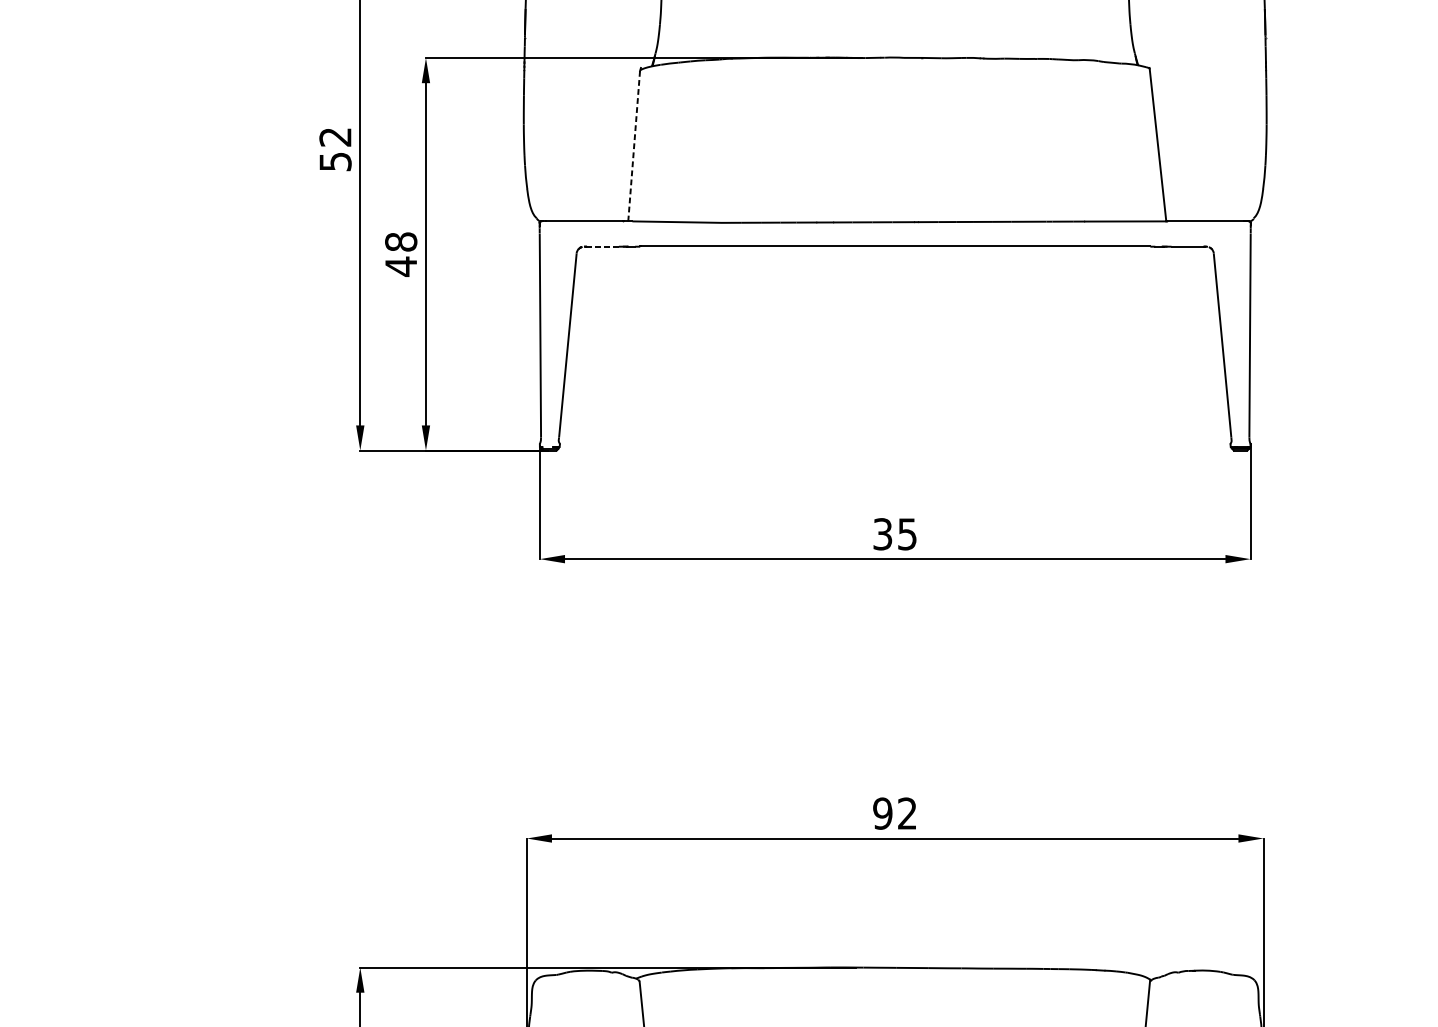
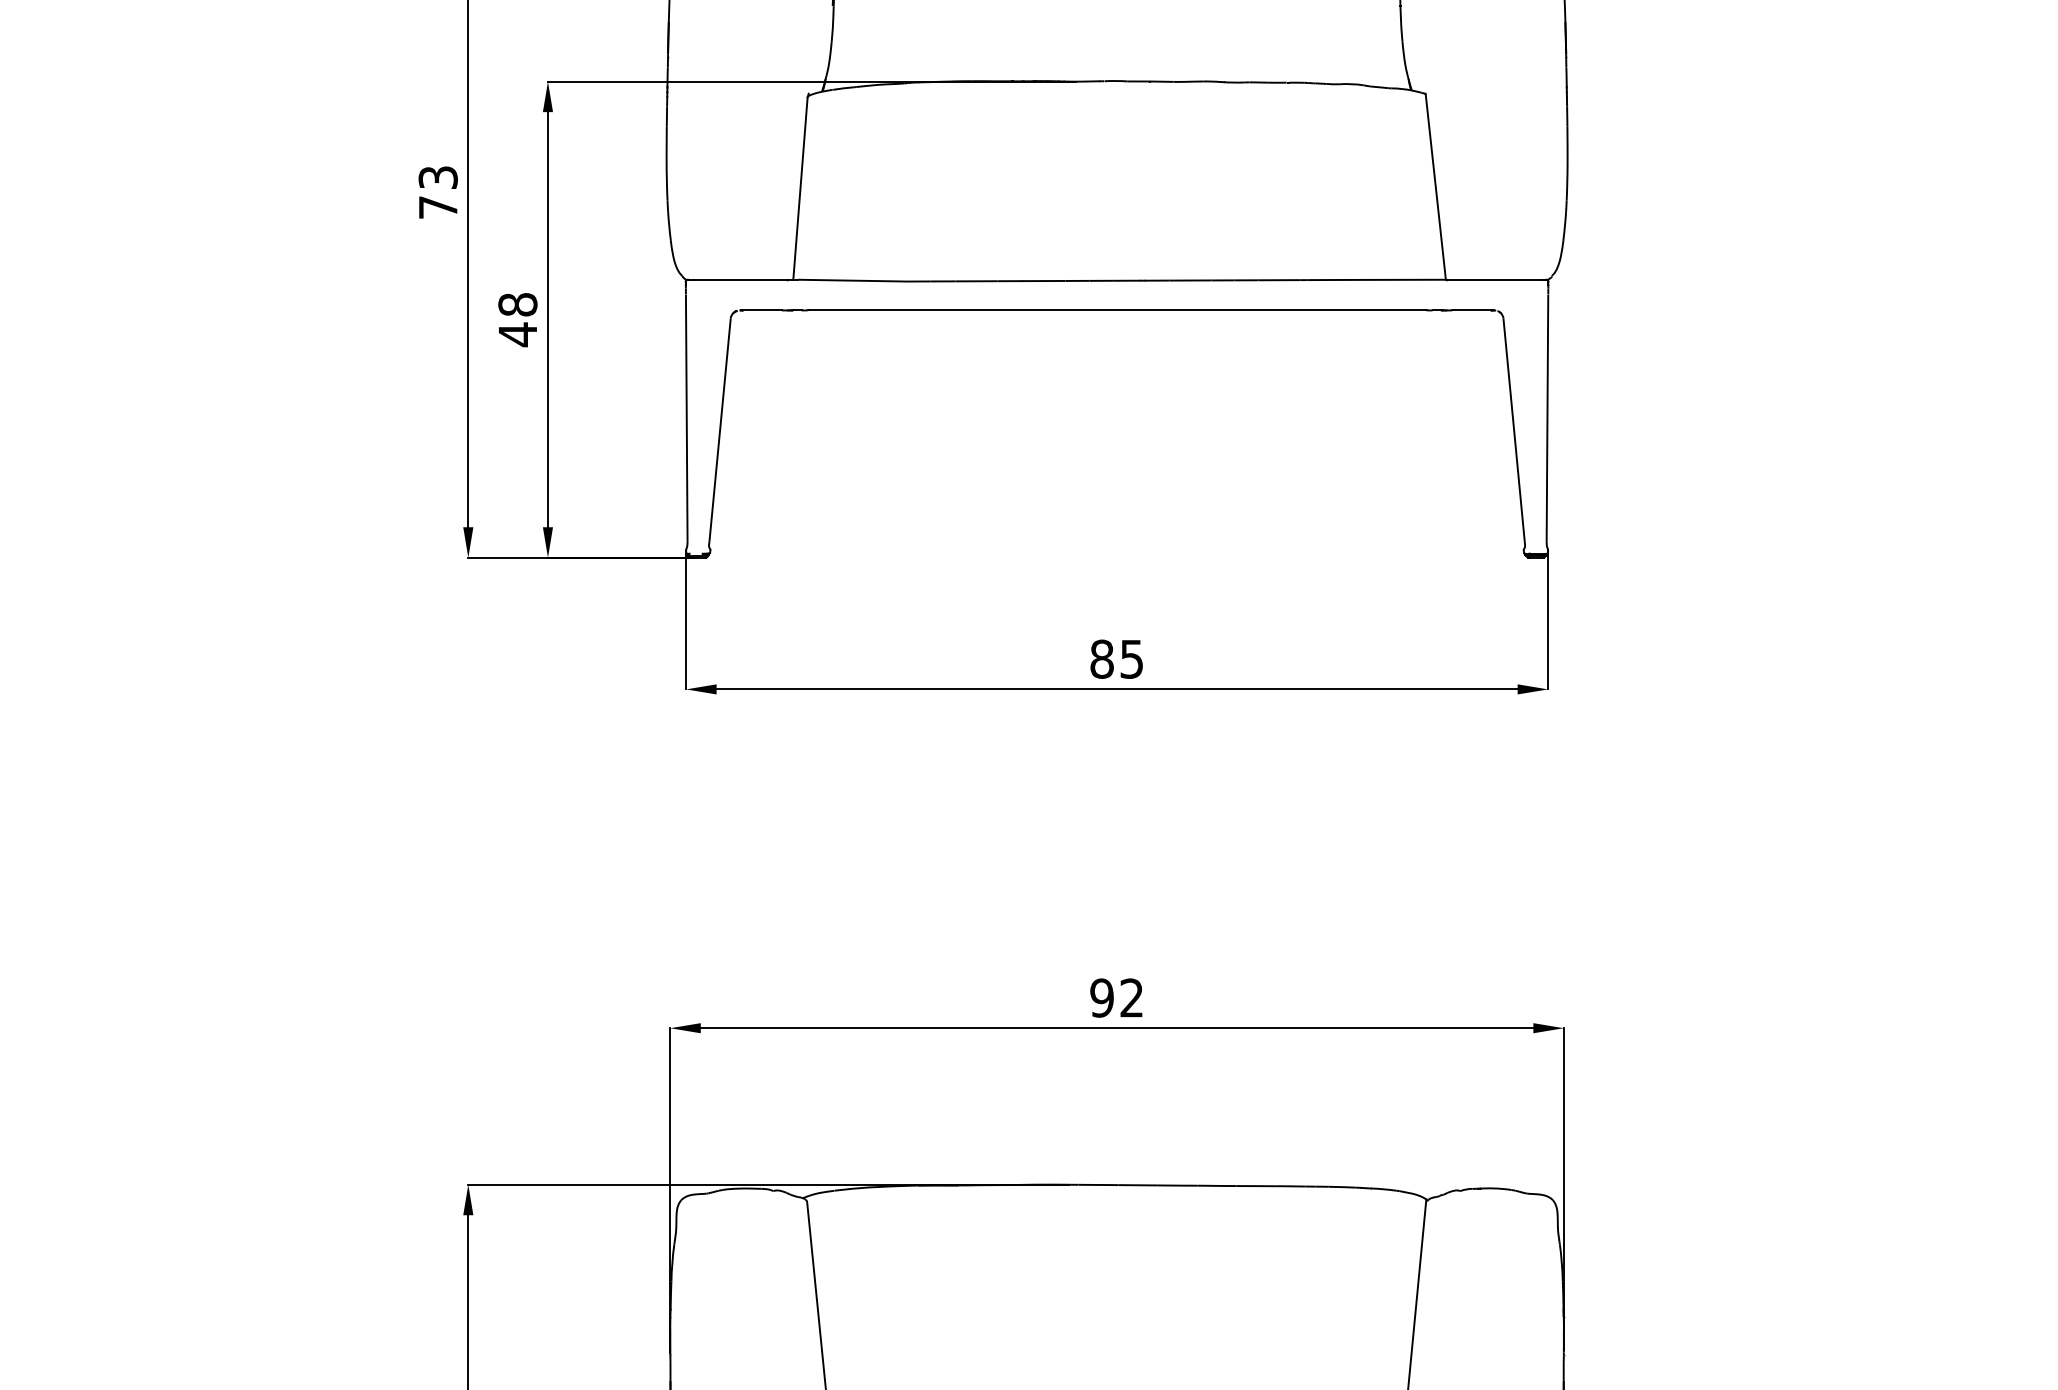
line: (634, 146) -> (800, 189), dashed -> solid
text: (334, 149) -> (437, 192), 52 -> 73
line: (602, 246) -> (761, 310), dashed -> solid
text: (882, 533) -> (1101, 658), 35 -> 85

